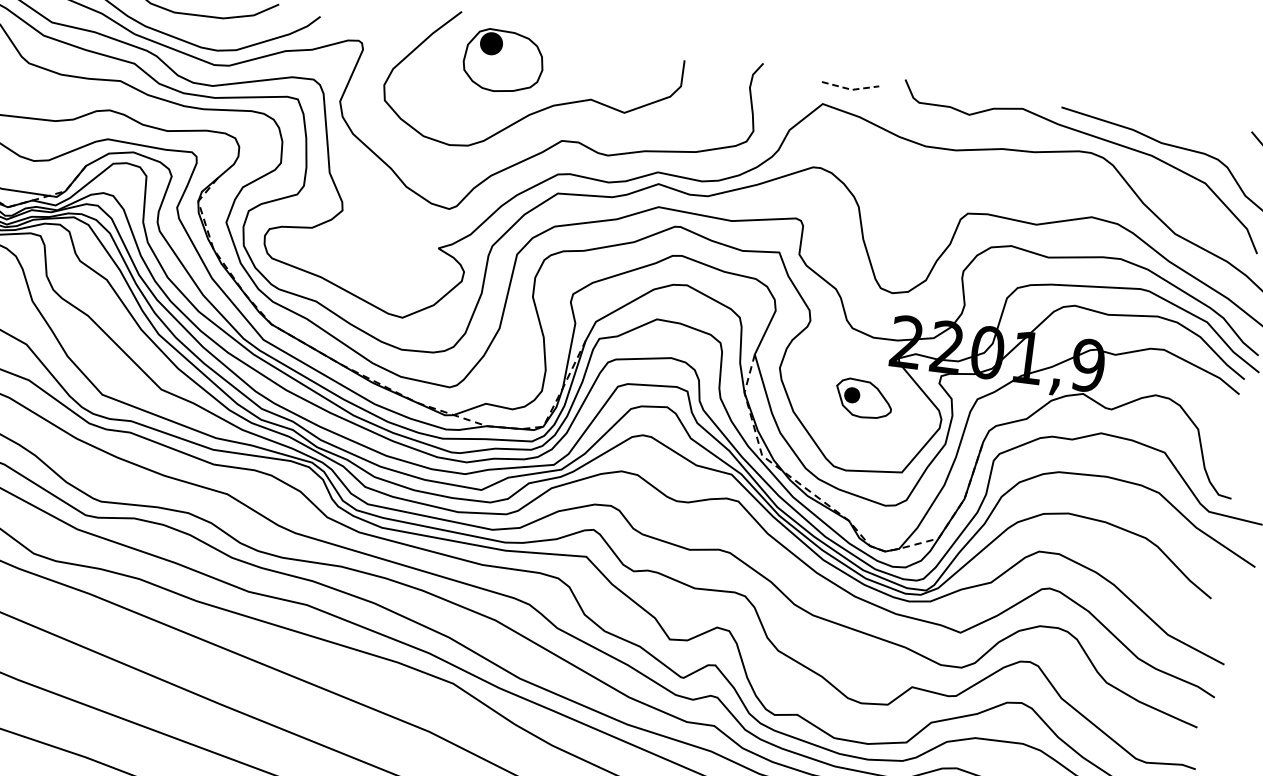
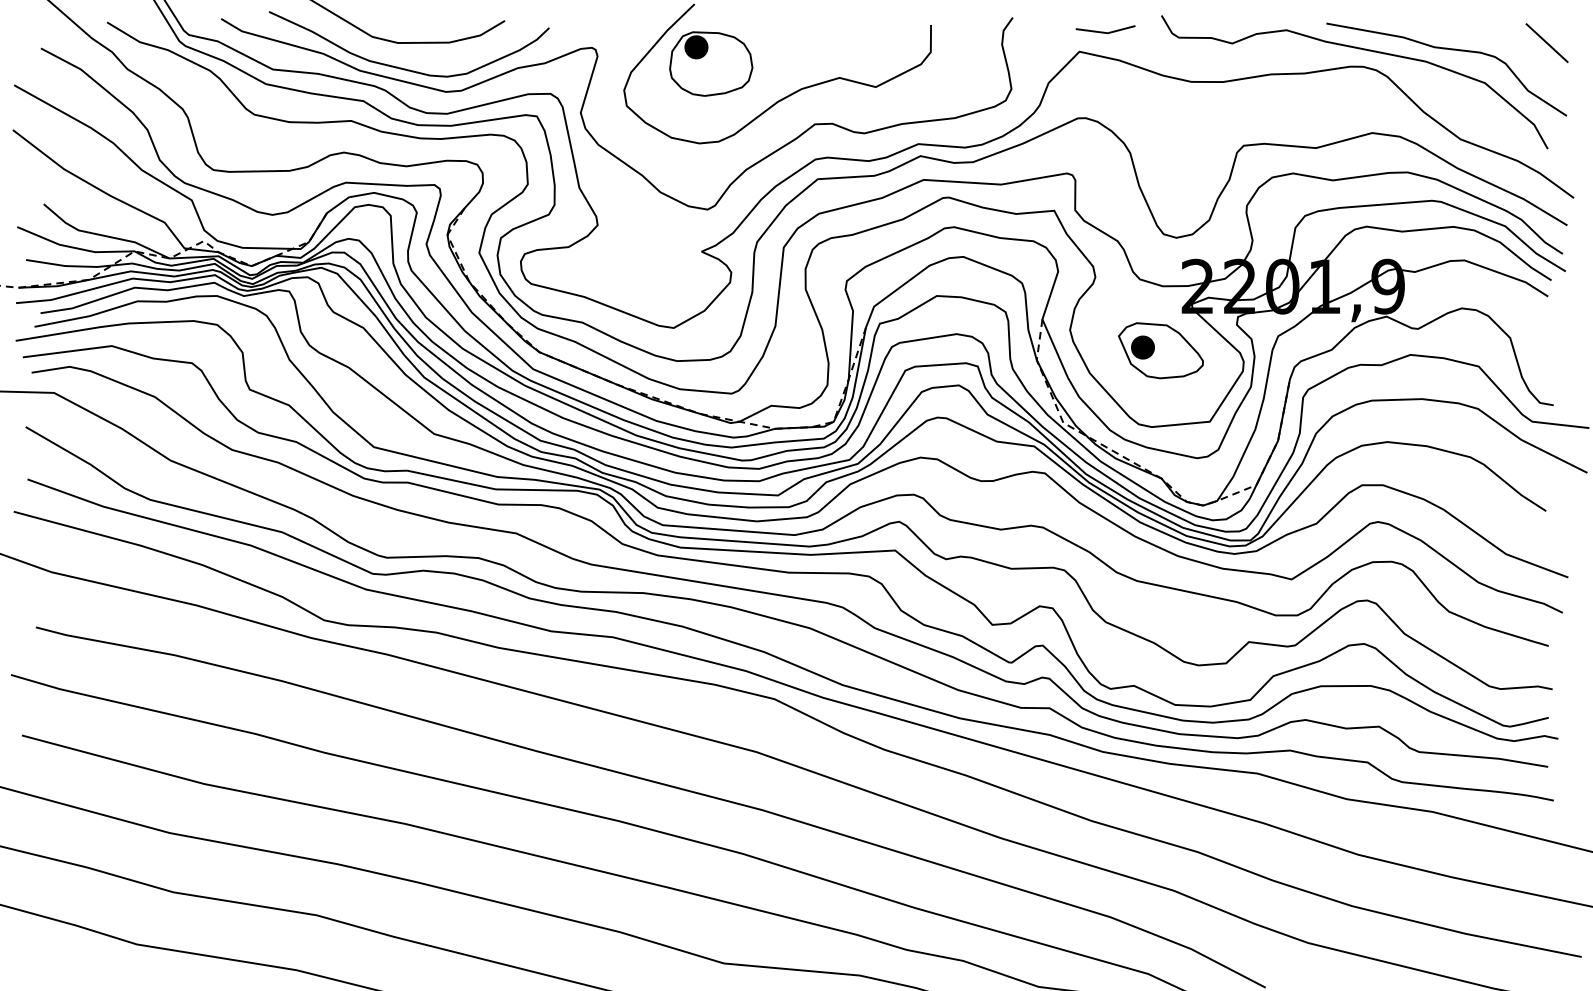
part: (503, 61) -> (711, 63), moved
line: (850, 89) -> (1106, 33), dashed -> solid
part: (863, 398) -> (1160, 350), size x1.43

